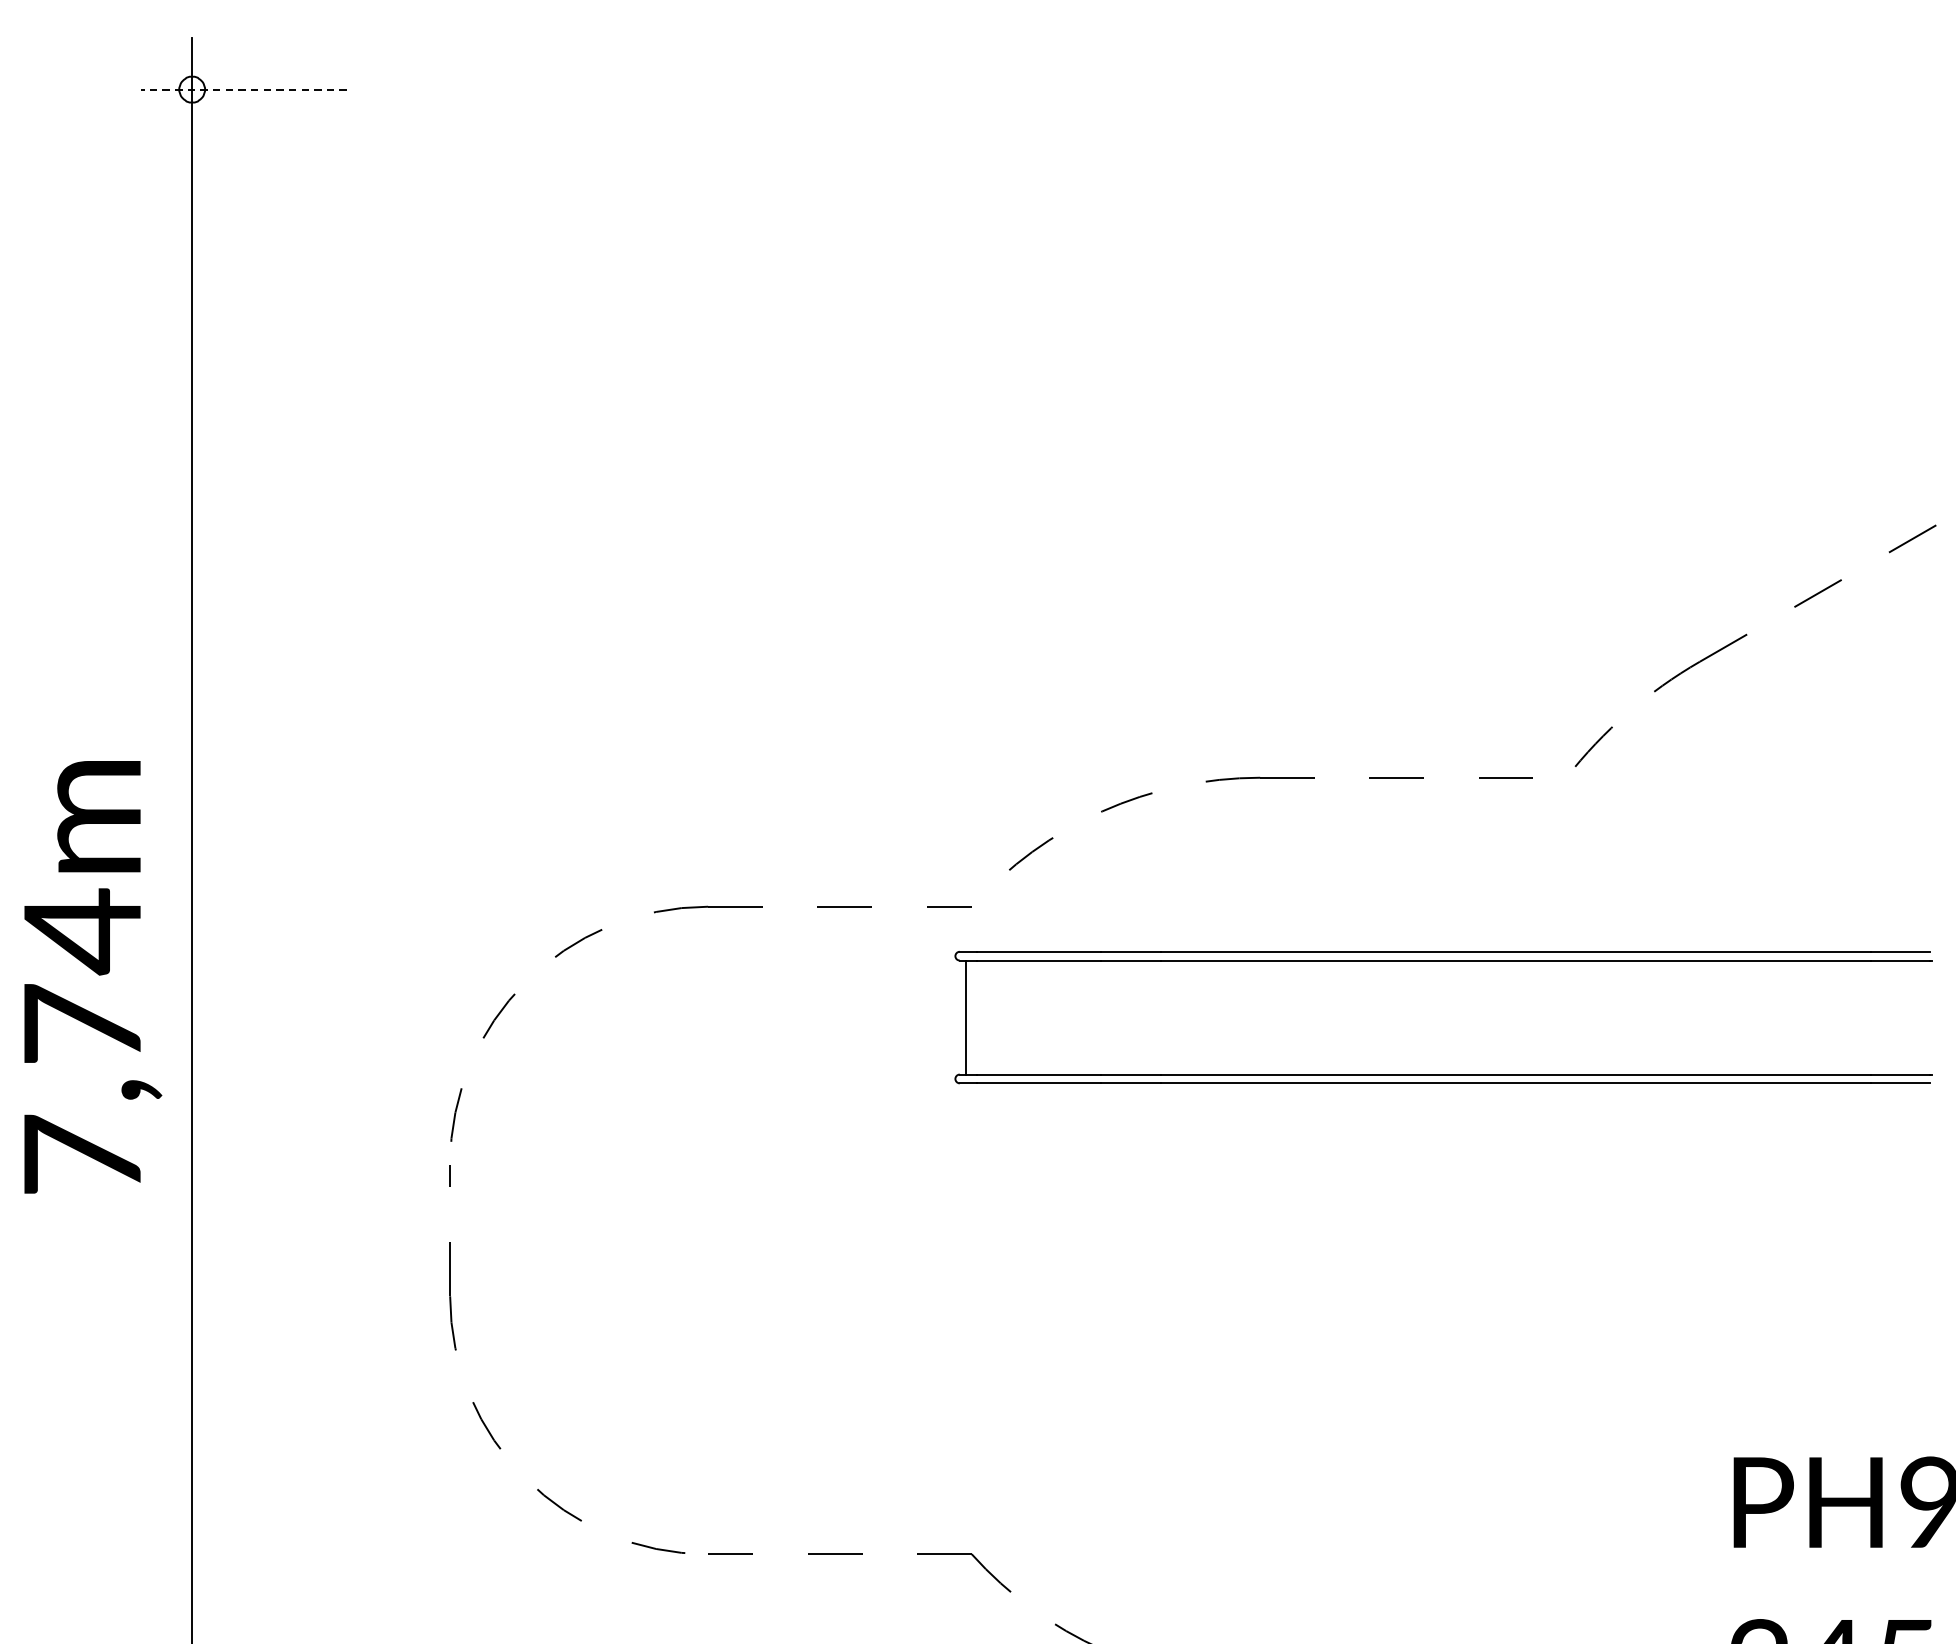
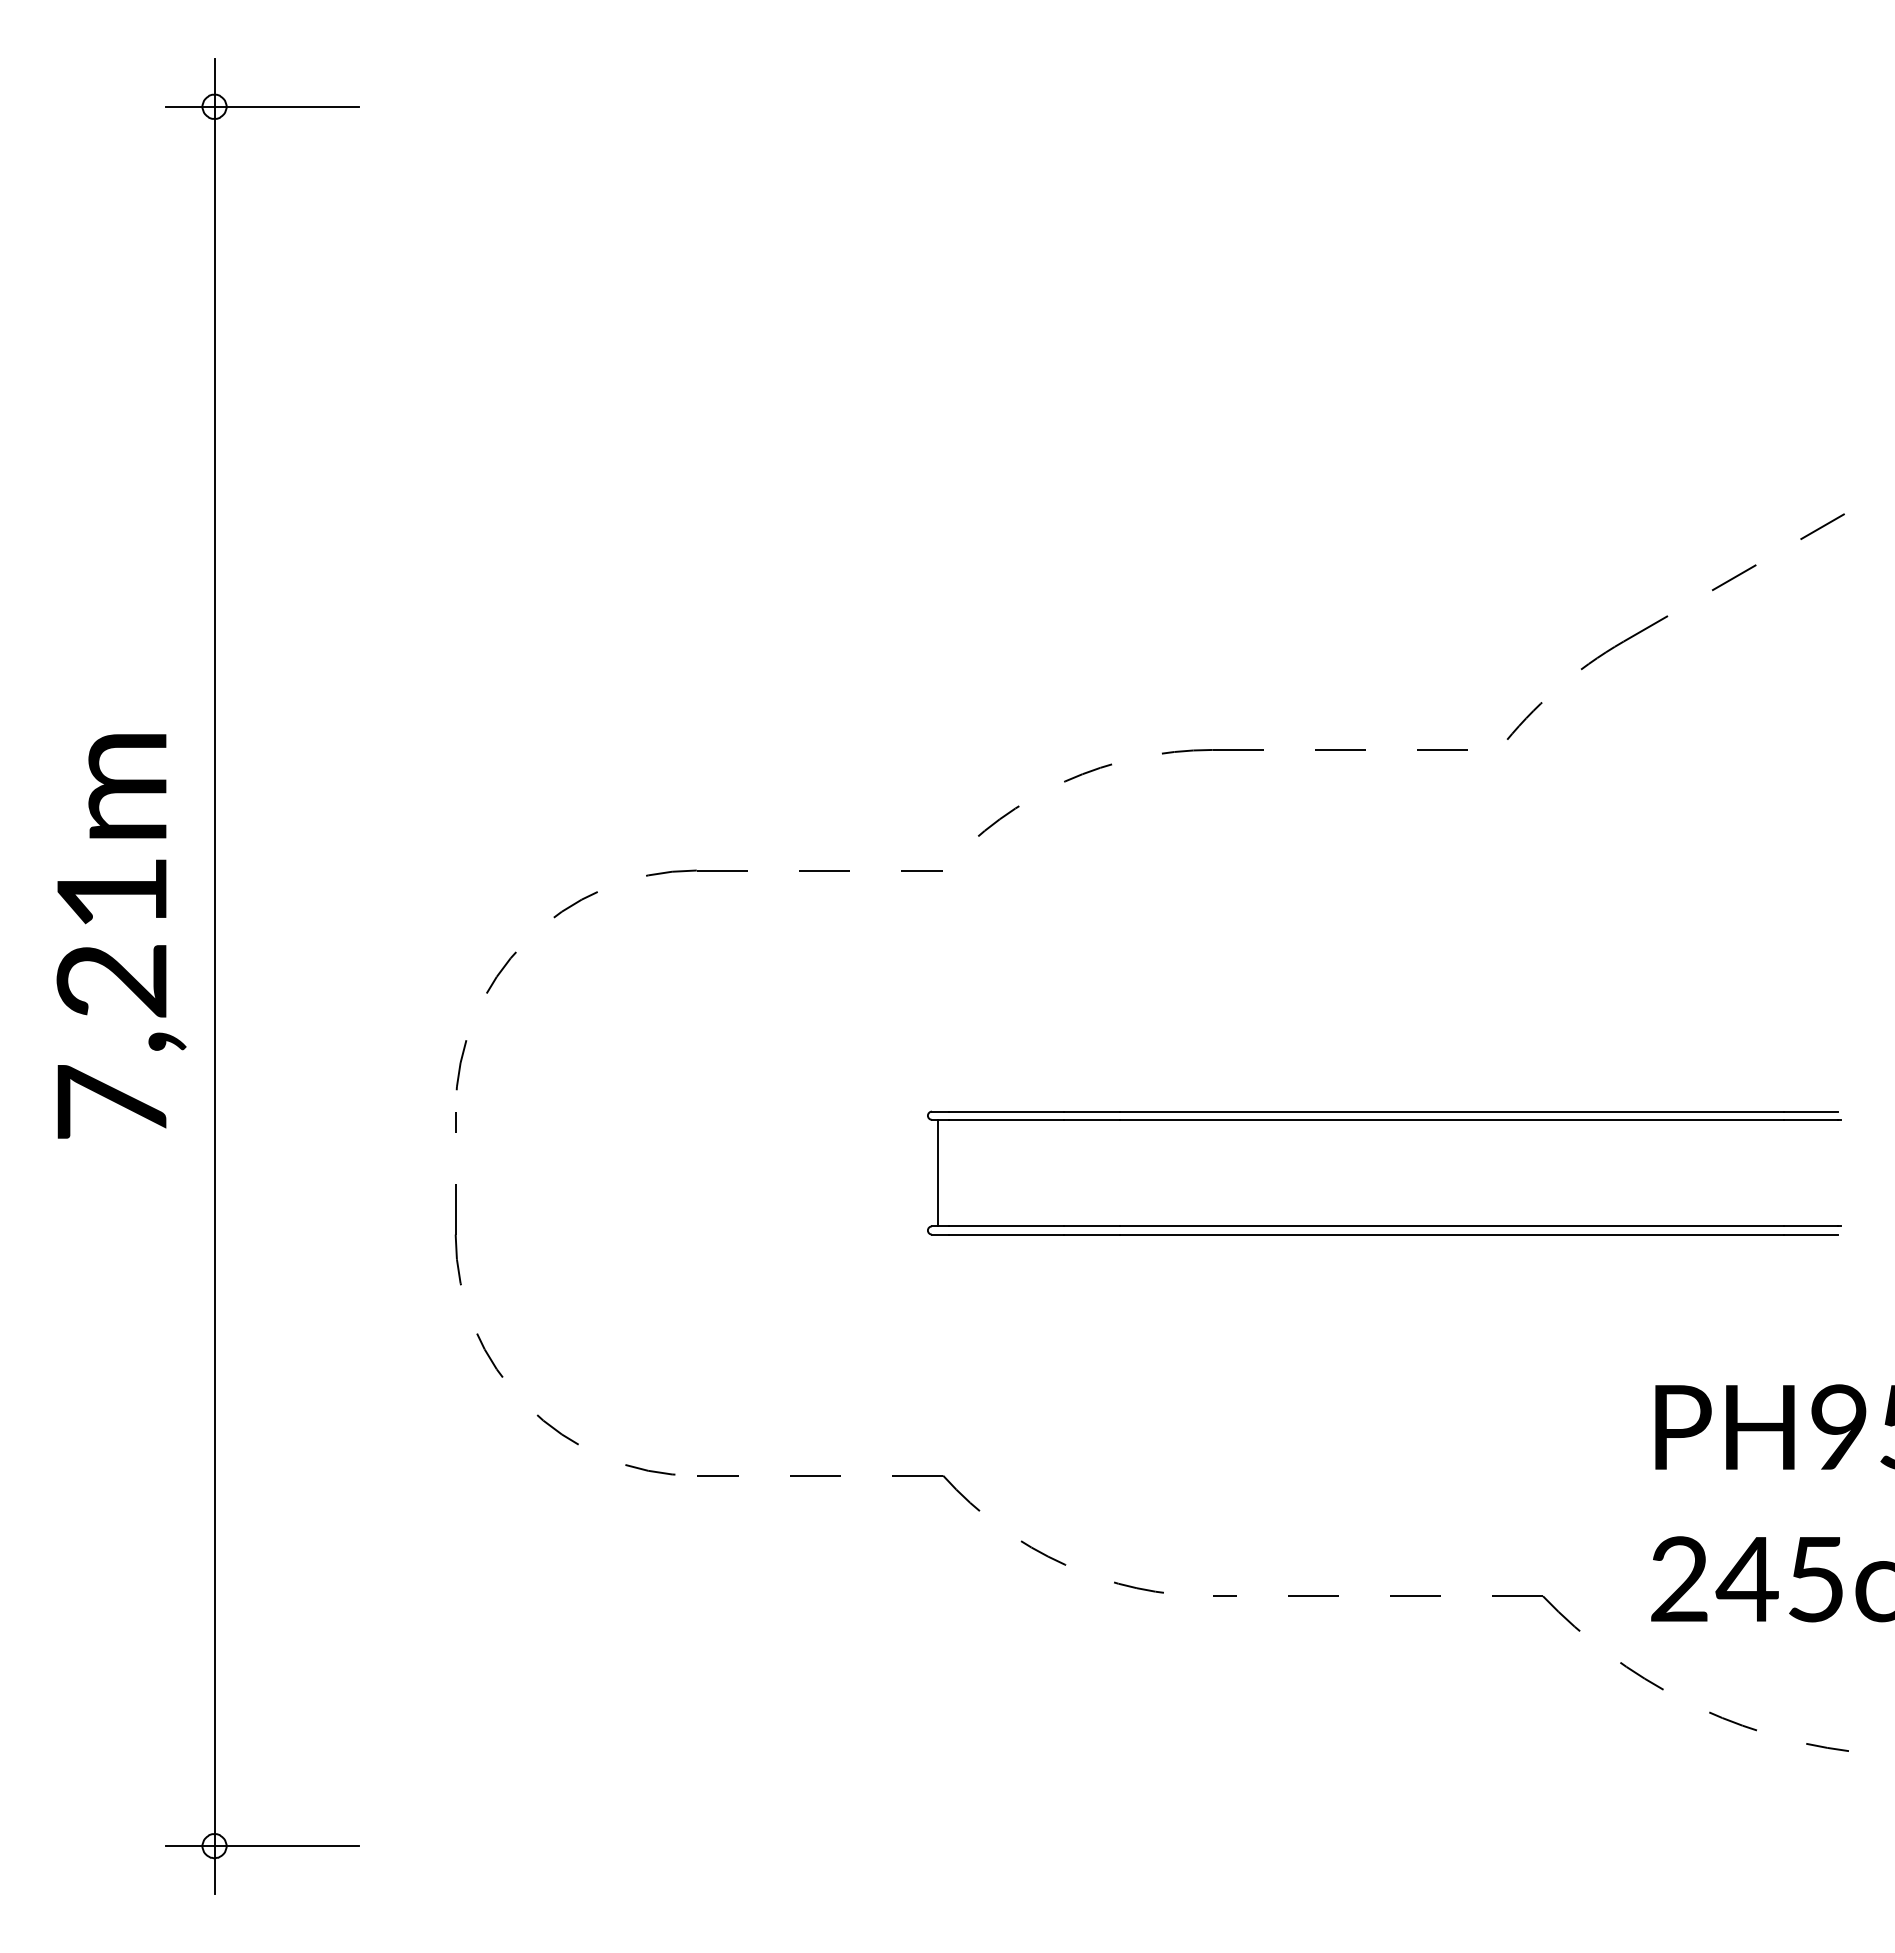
line: (243, 89) -> (262, 106), dashed -> solid
part: (1443, 961) -> (1384, 1120), moved
text: (81, 976) -> (111, 935), 7,74m -> 7,21m

